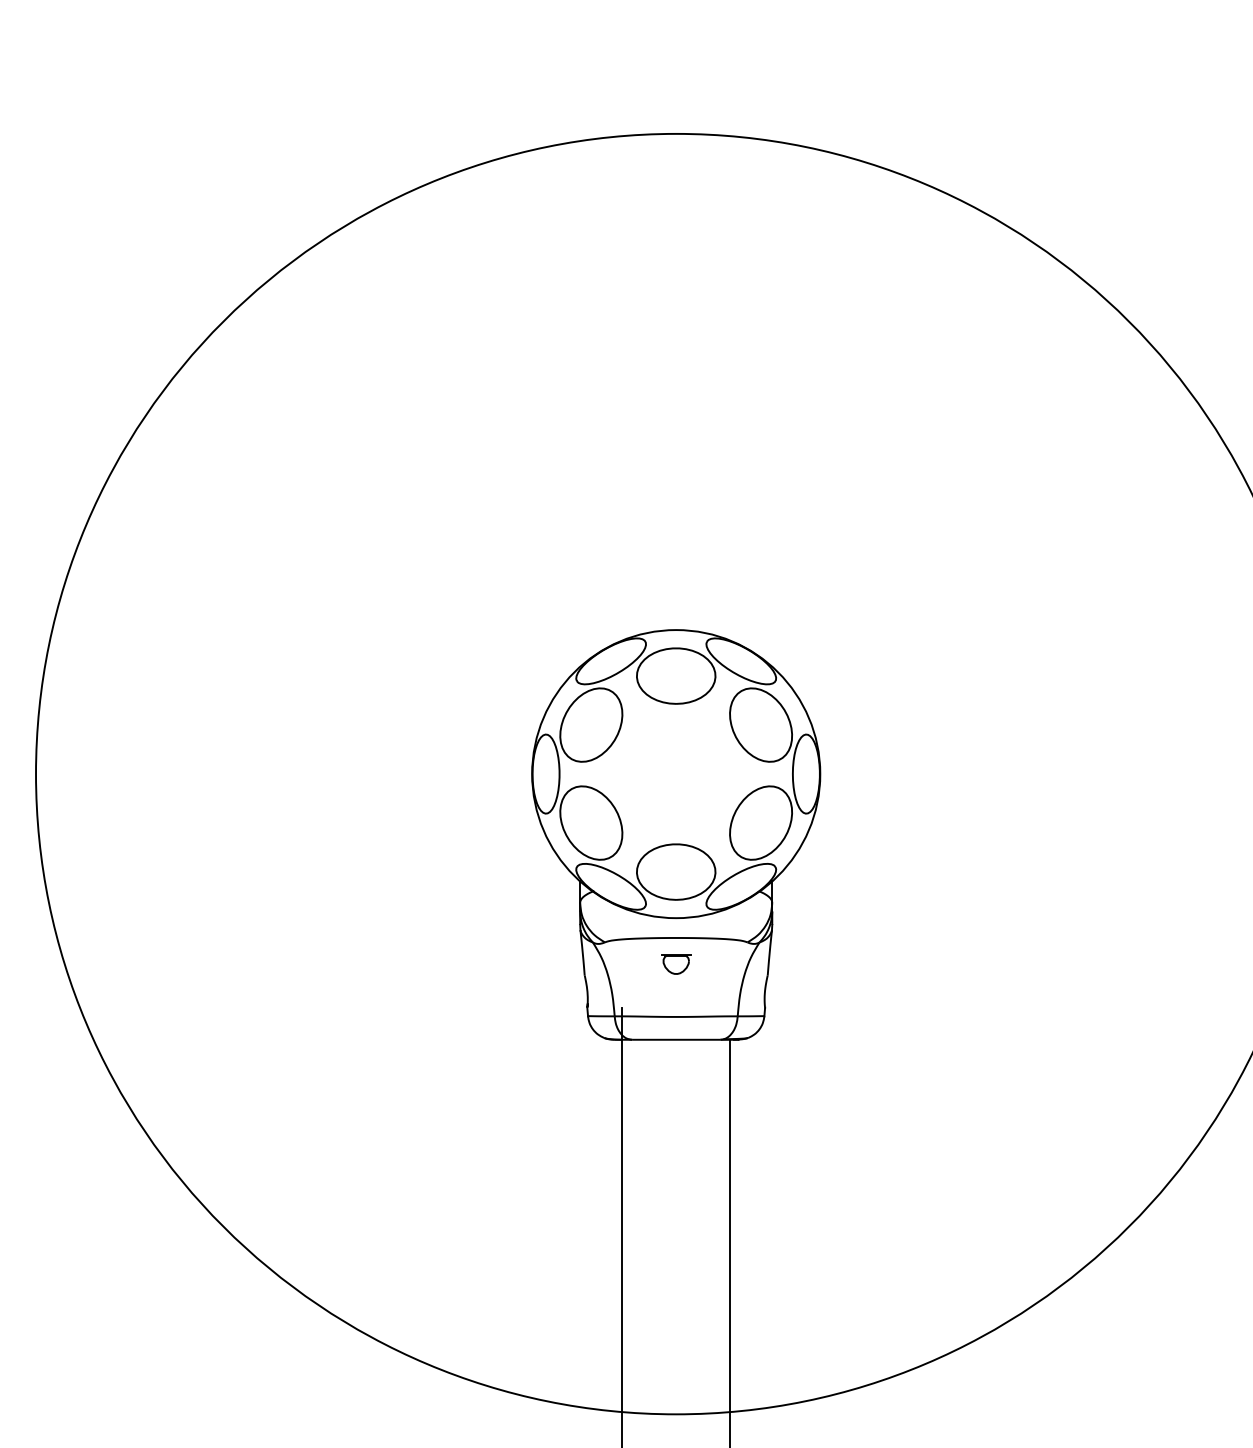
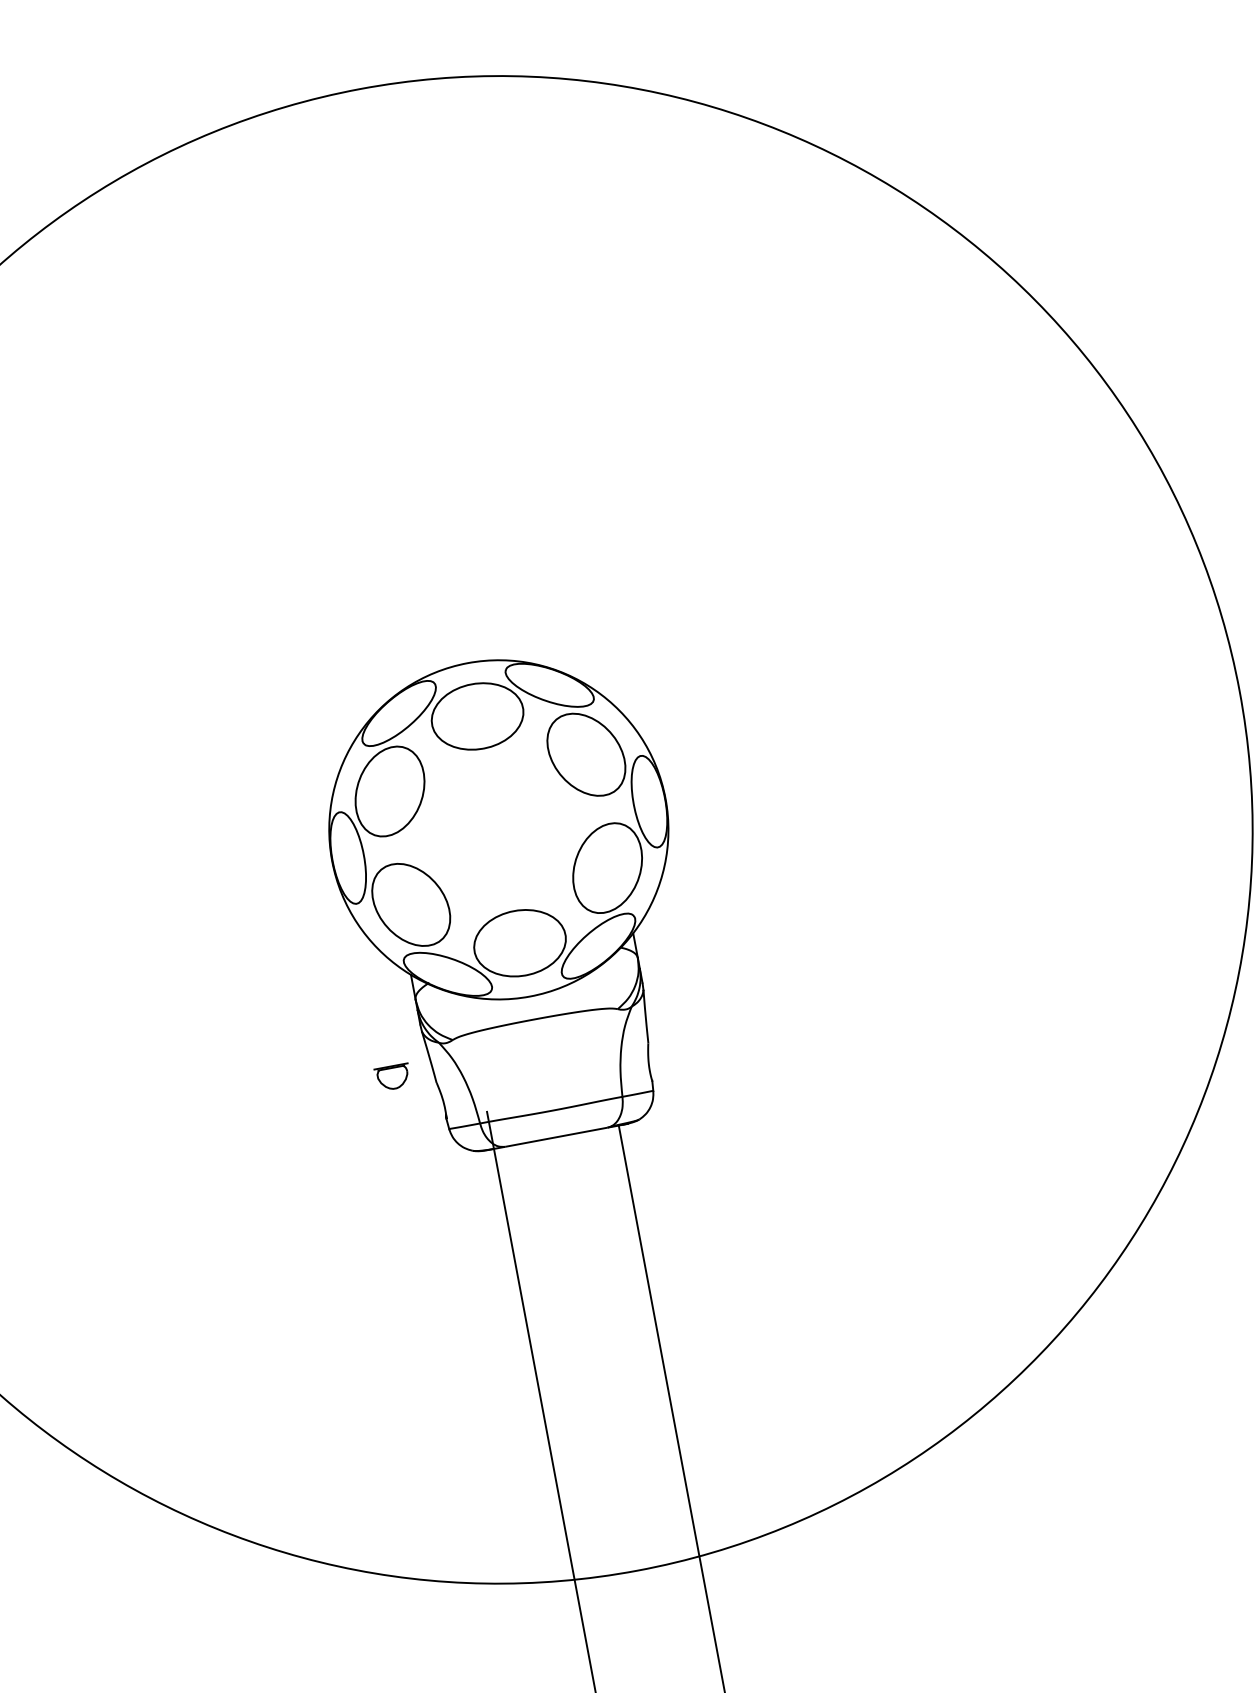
part: (676, 964) -> (393, 1077), moved

